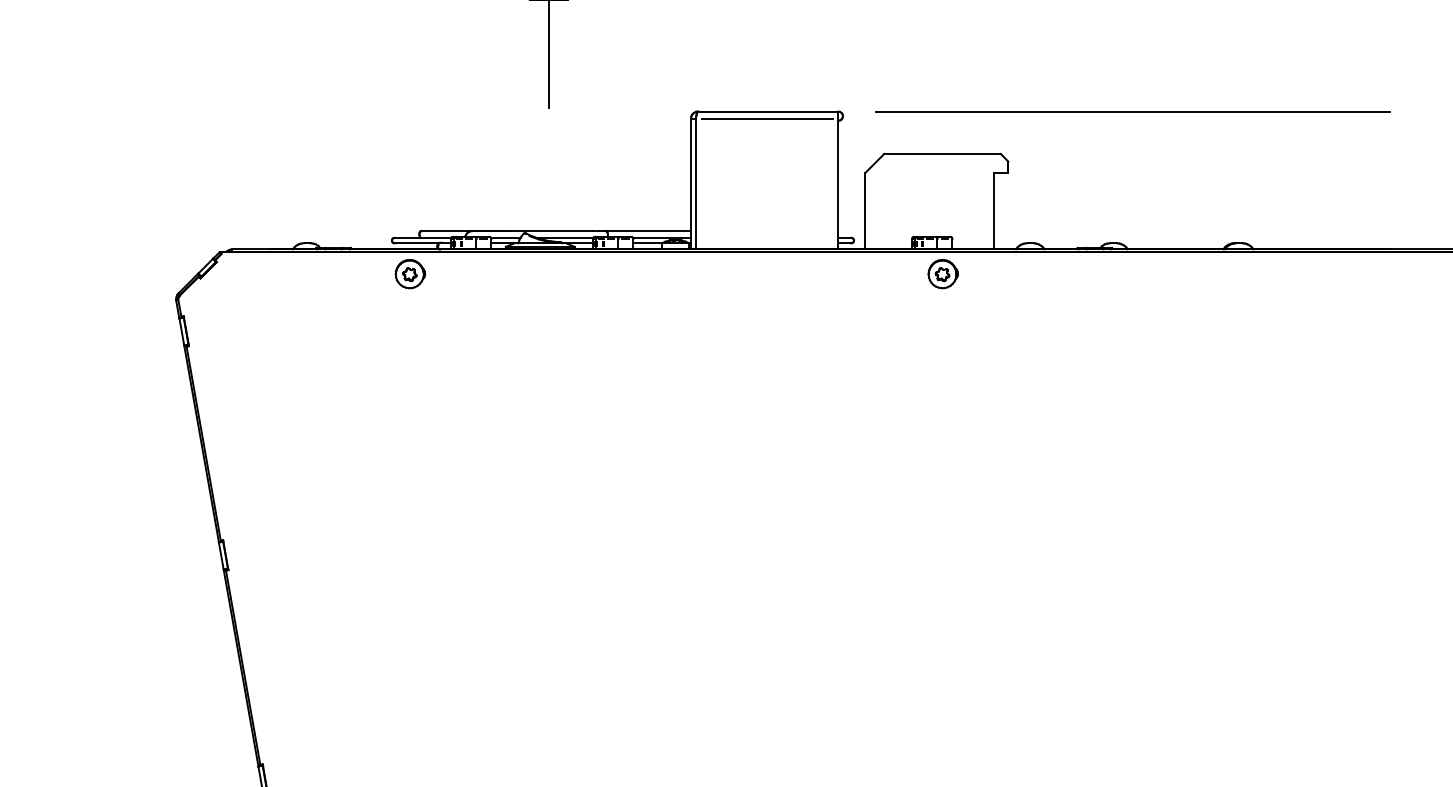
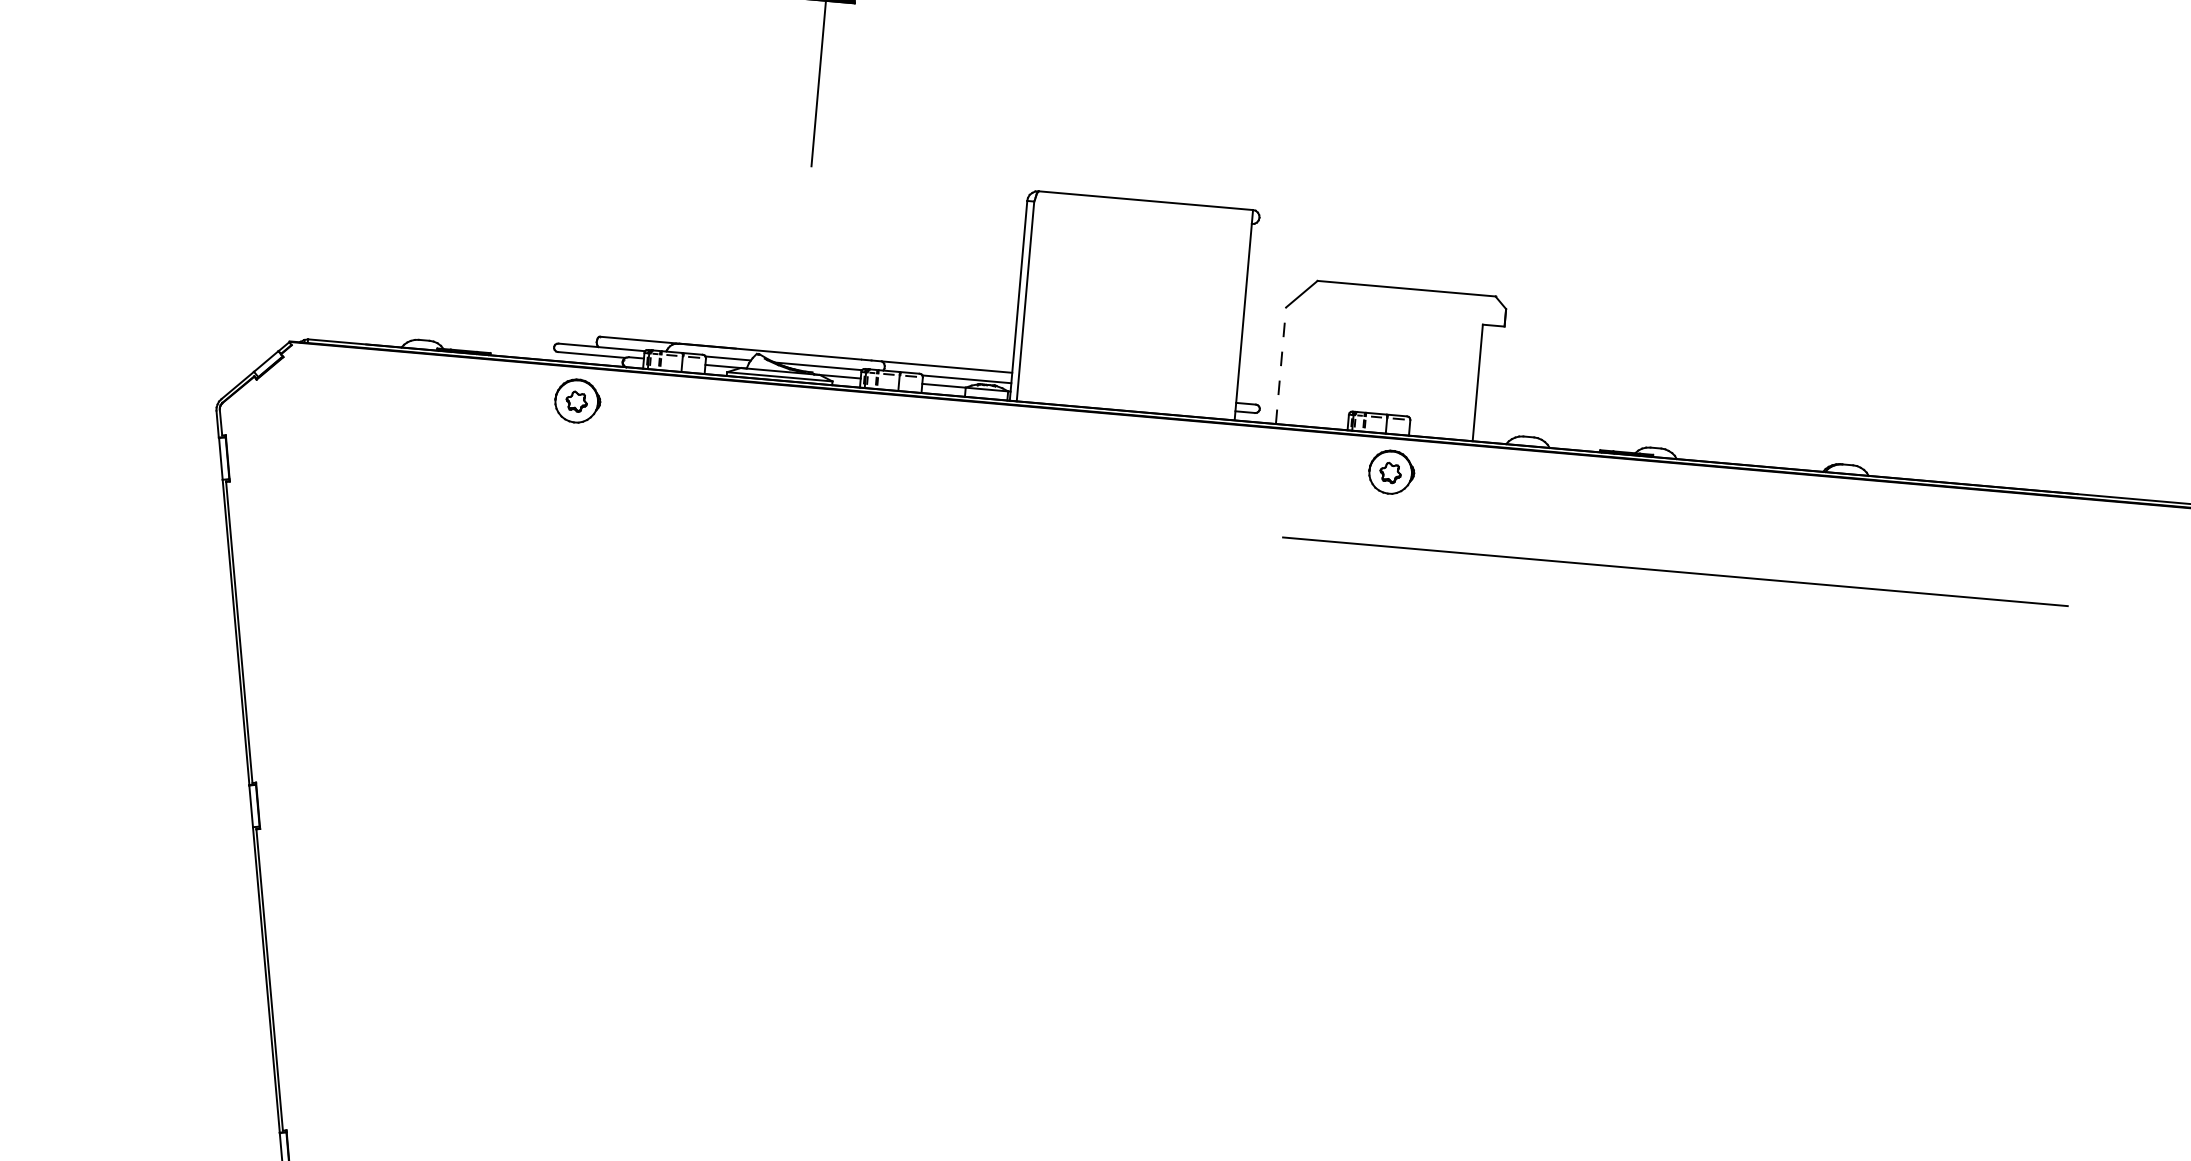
line: (1132, 111) -> (1674, 571), moved
line: (766, 118) -> (1142, 210), removed
line: (865, 210) -> (1281, 364), solid -> dashed

